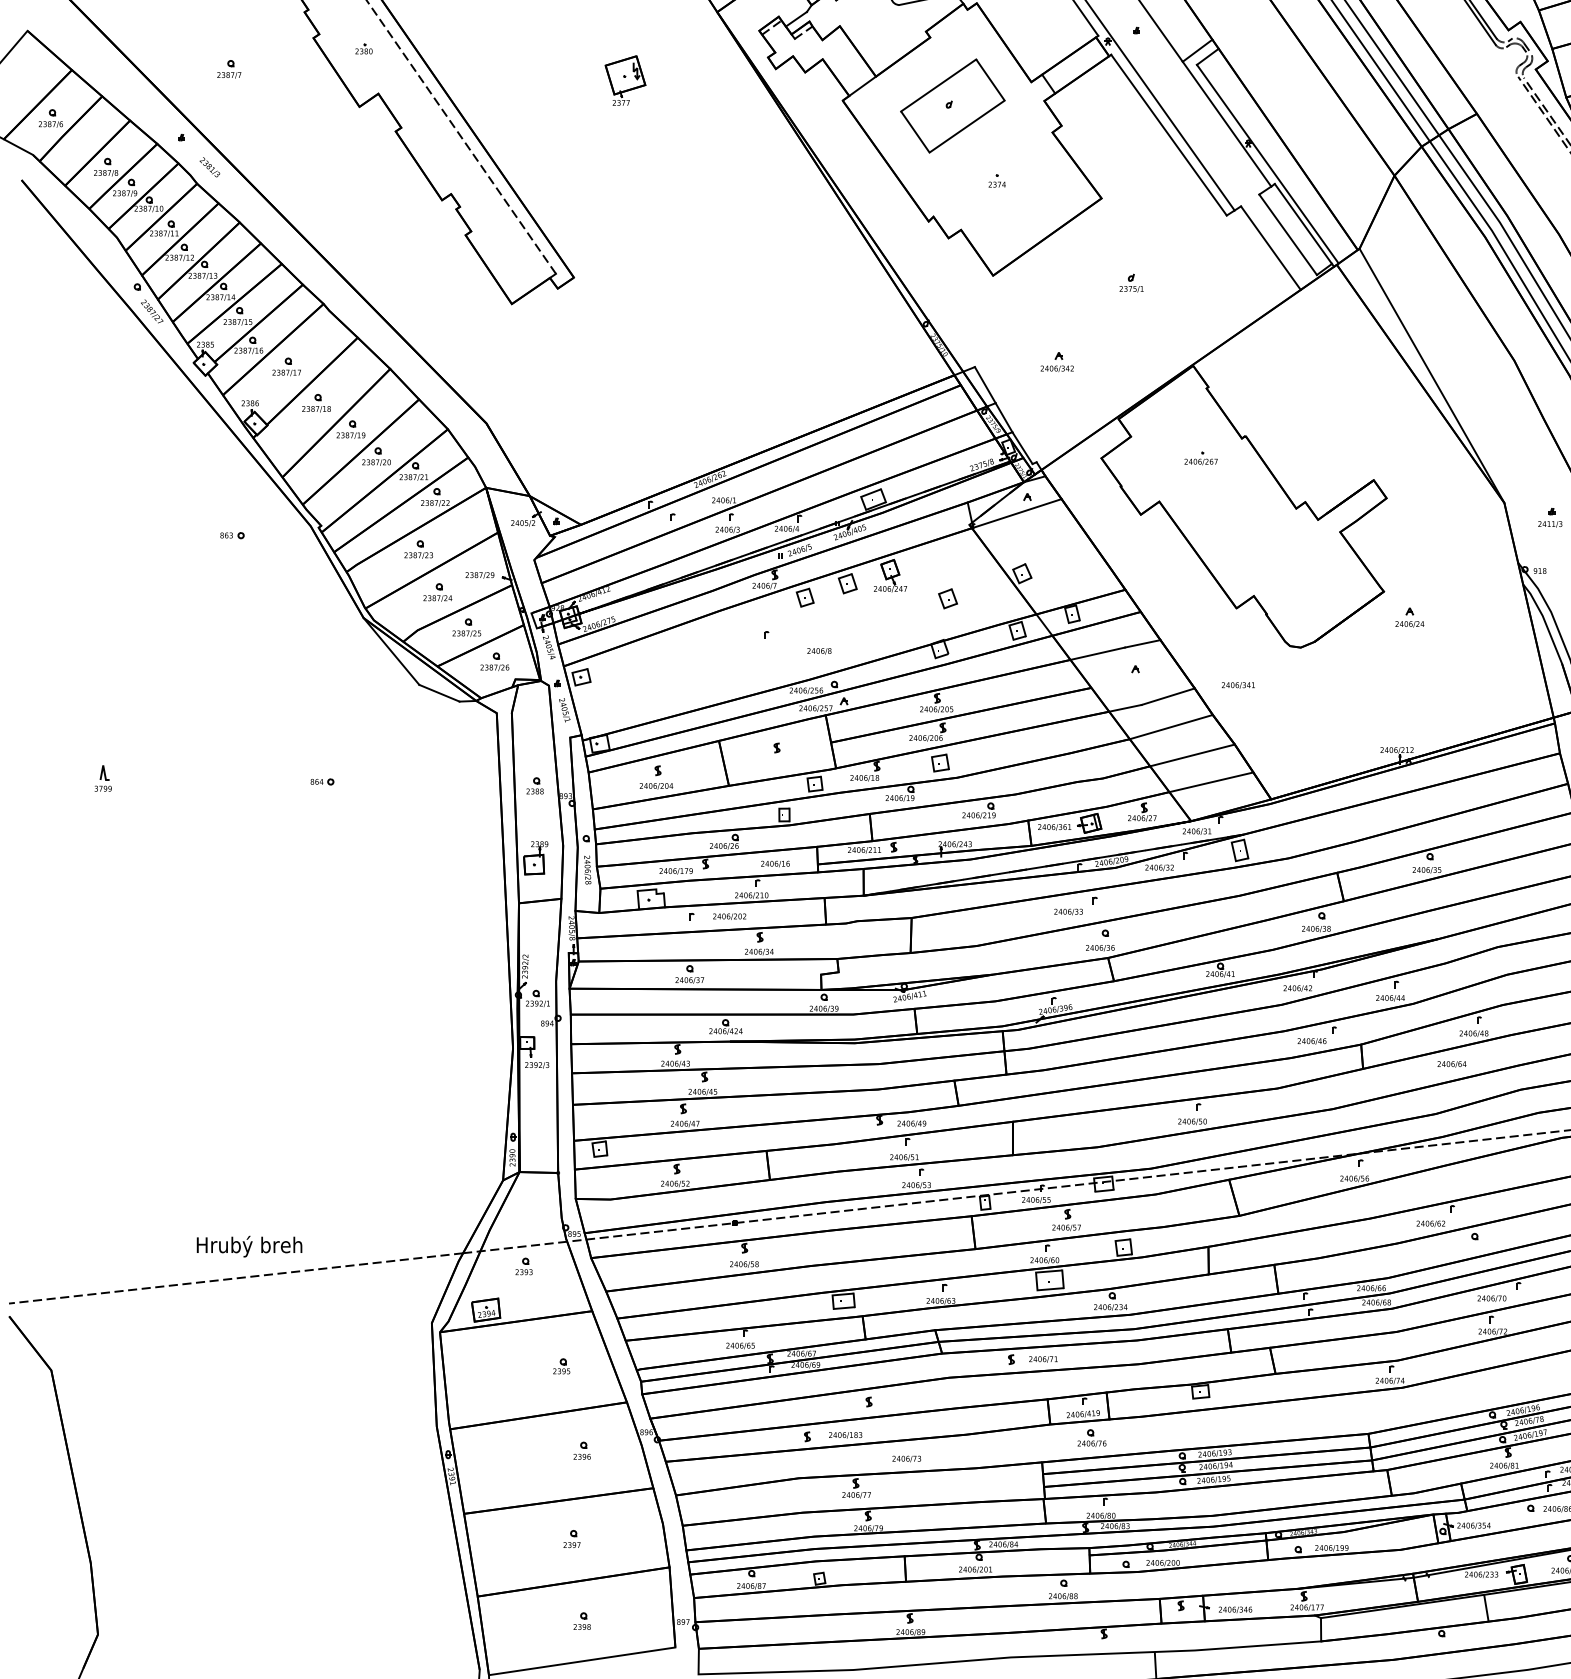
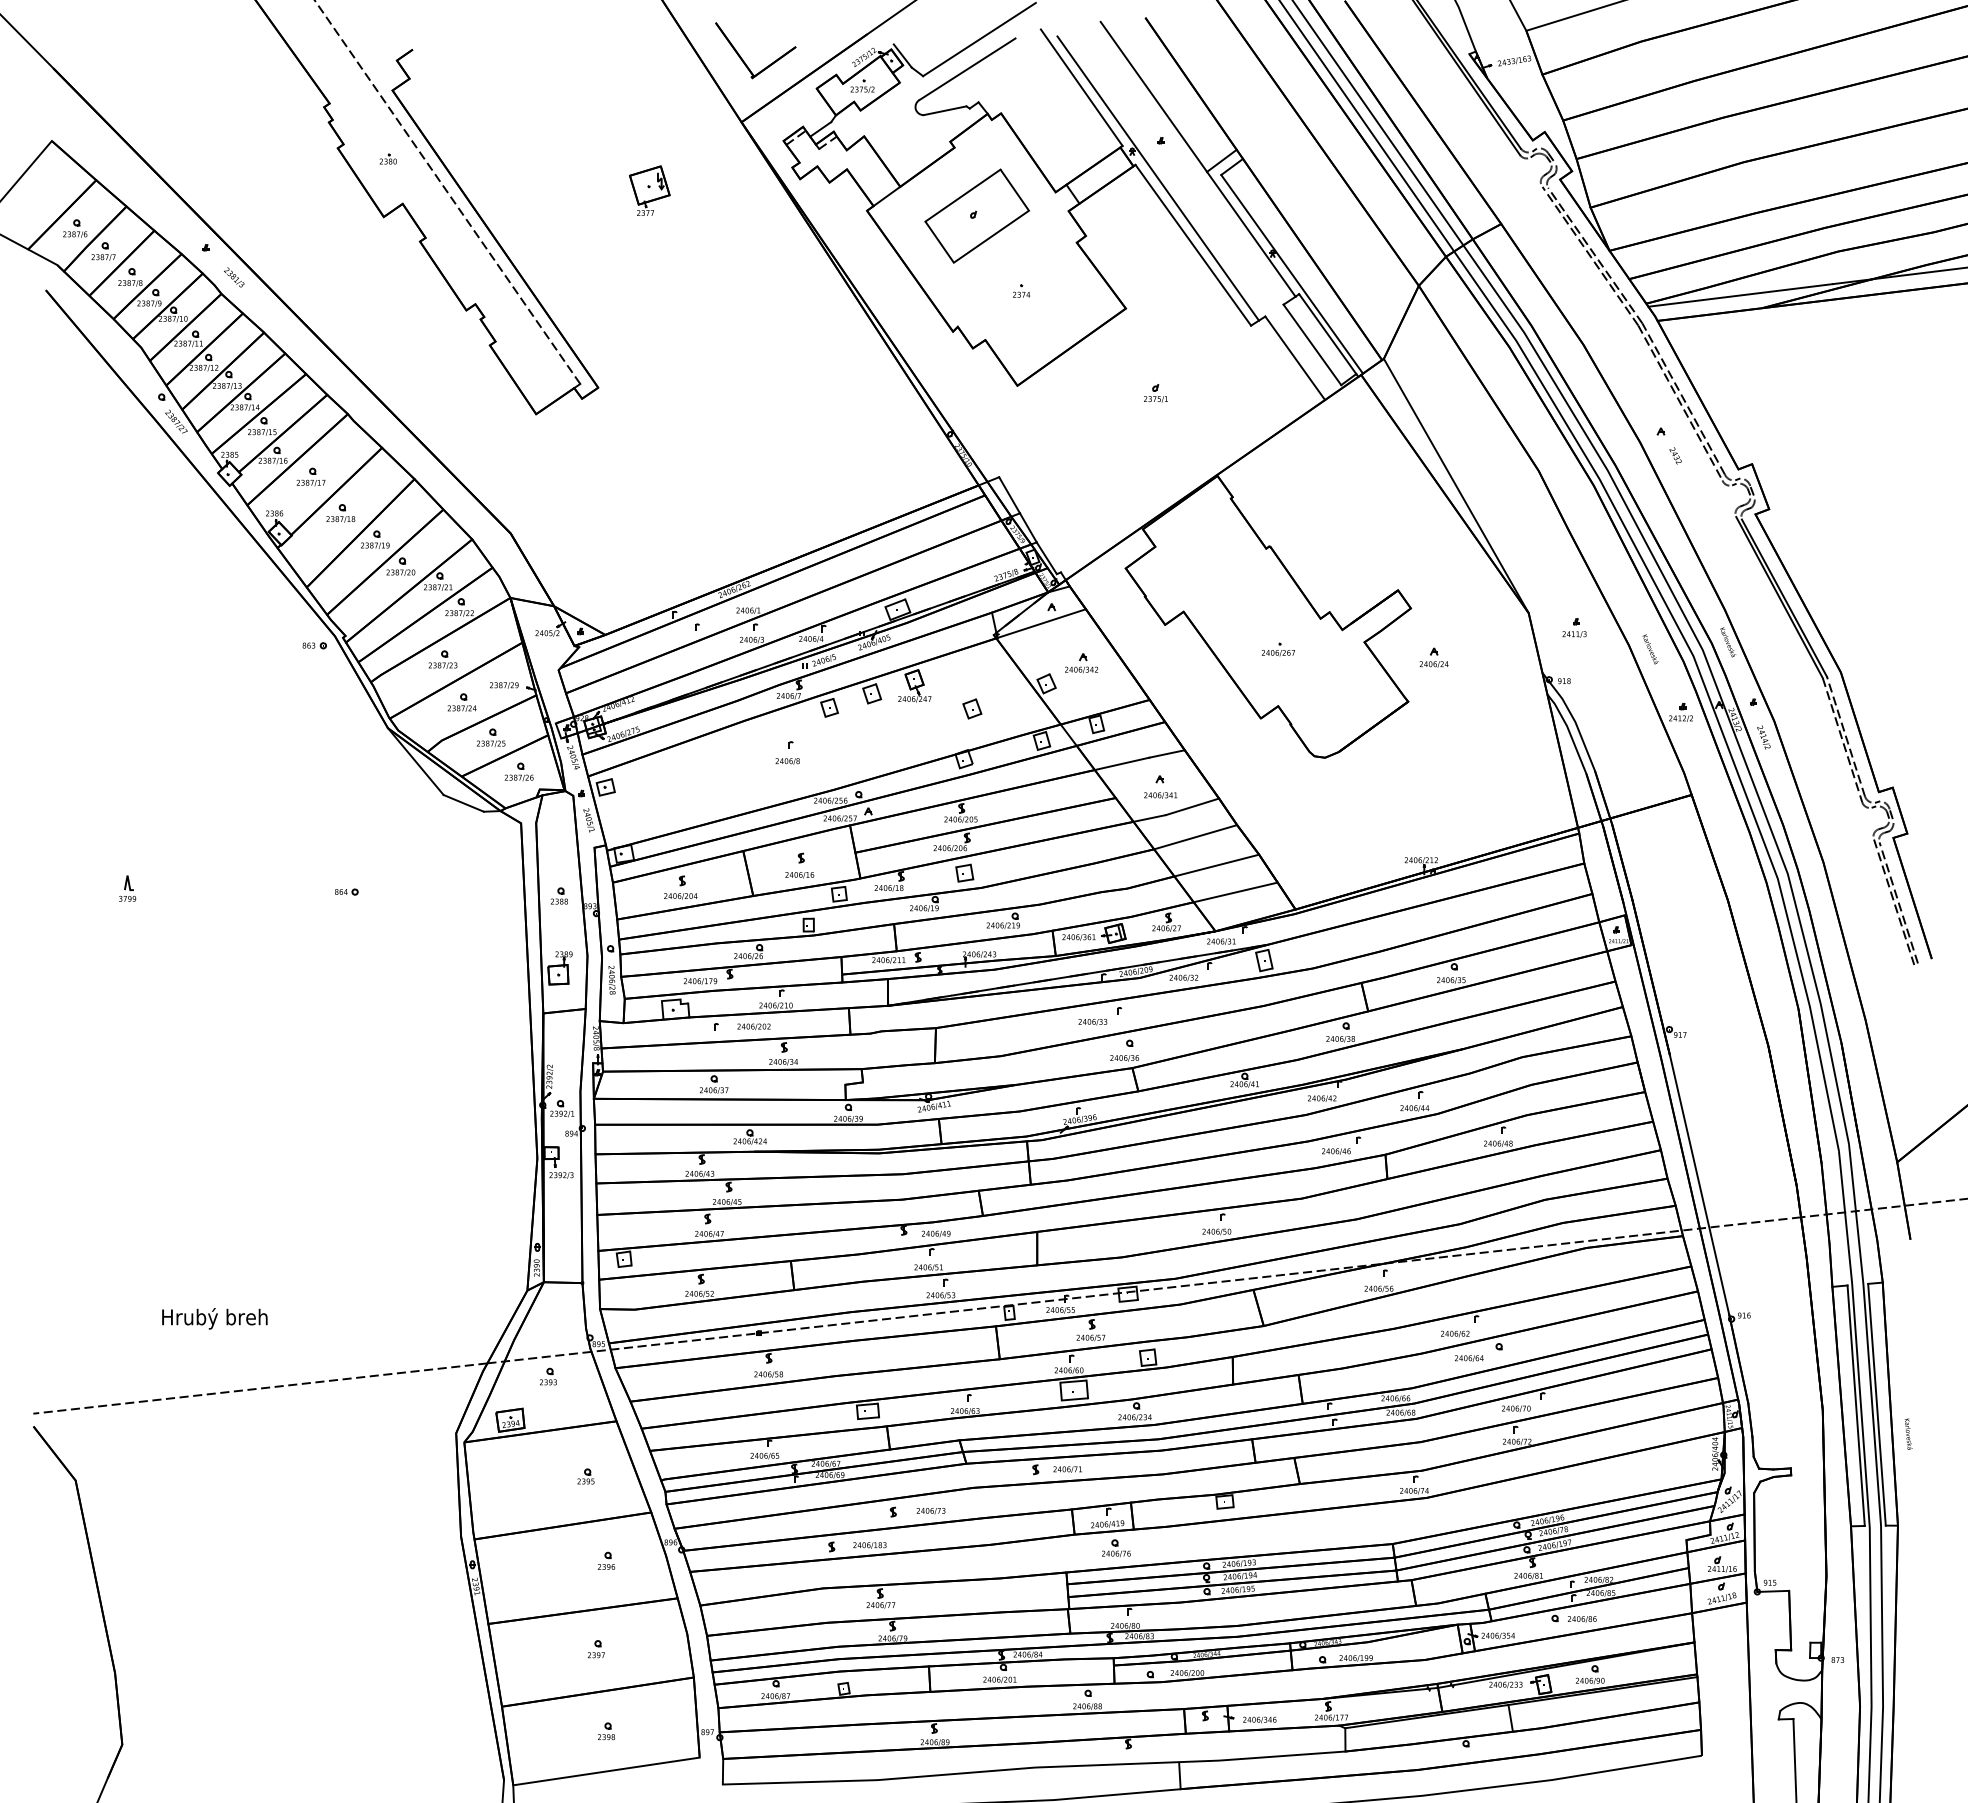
part: (229, 69) -> (103, 251), moved
part: (1057, 362) -> (1081, 663), moved
part: (1200, 458) -> (1277, 649), moved
part: (232, 535) -> (314, 645), moved
part: (1409, 617) -> (1433, 657), moved
text: (819, 651) -> (787, 761), moved
text: (1238, 685) -> (1160, 795), moved
text: (775, 864) -> (799, 875), moved
text: (1452, 1064) -> (1469, 1358), moved
text: (249, 1246) -> (214, 1318), moved
text: (906, 1459) -> (930, 1511), moved

